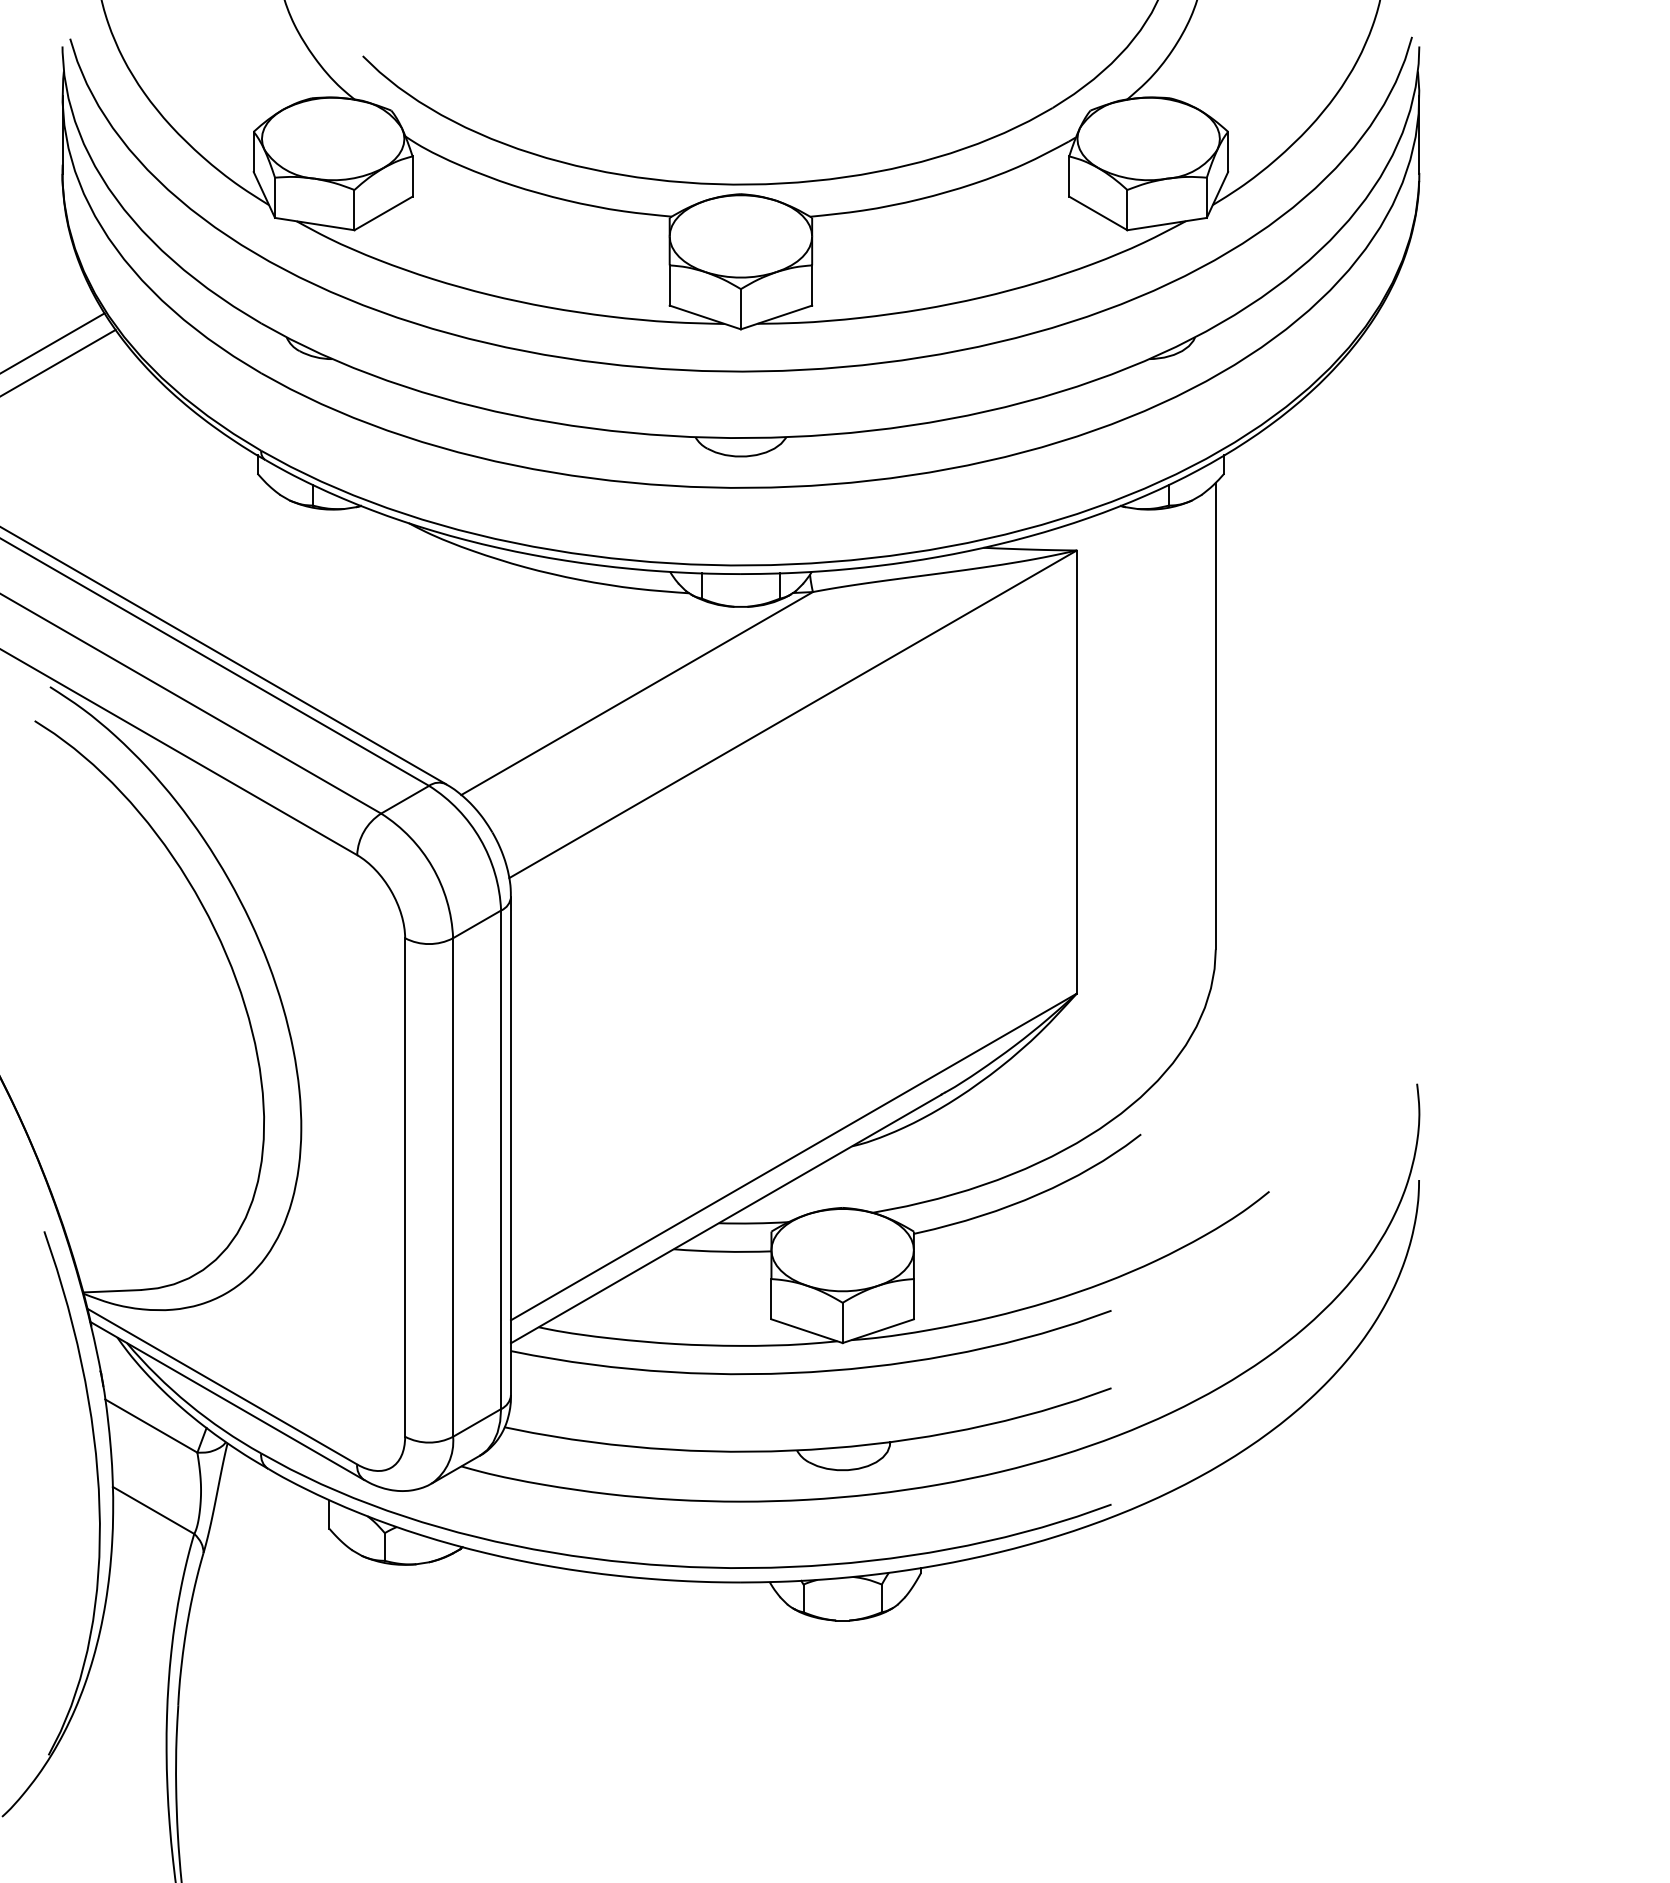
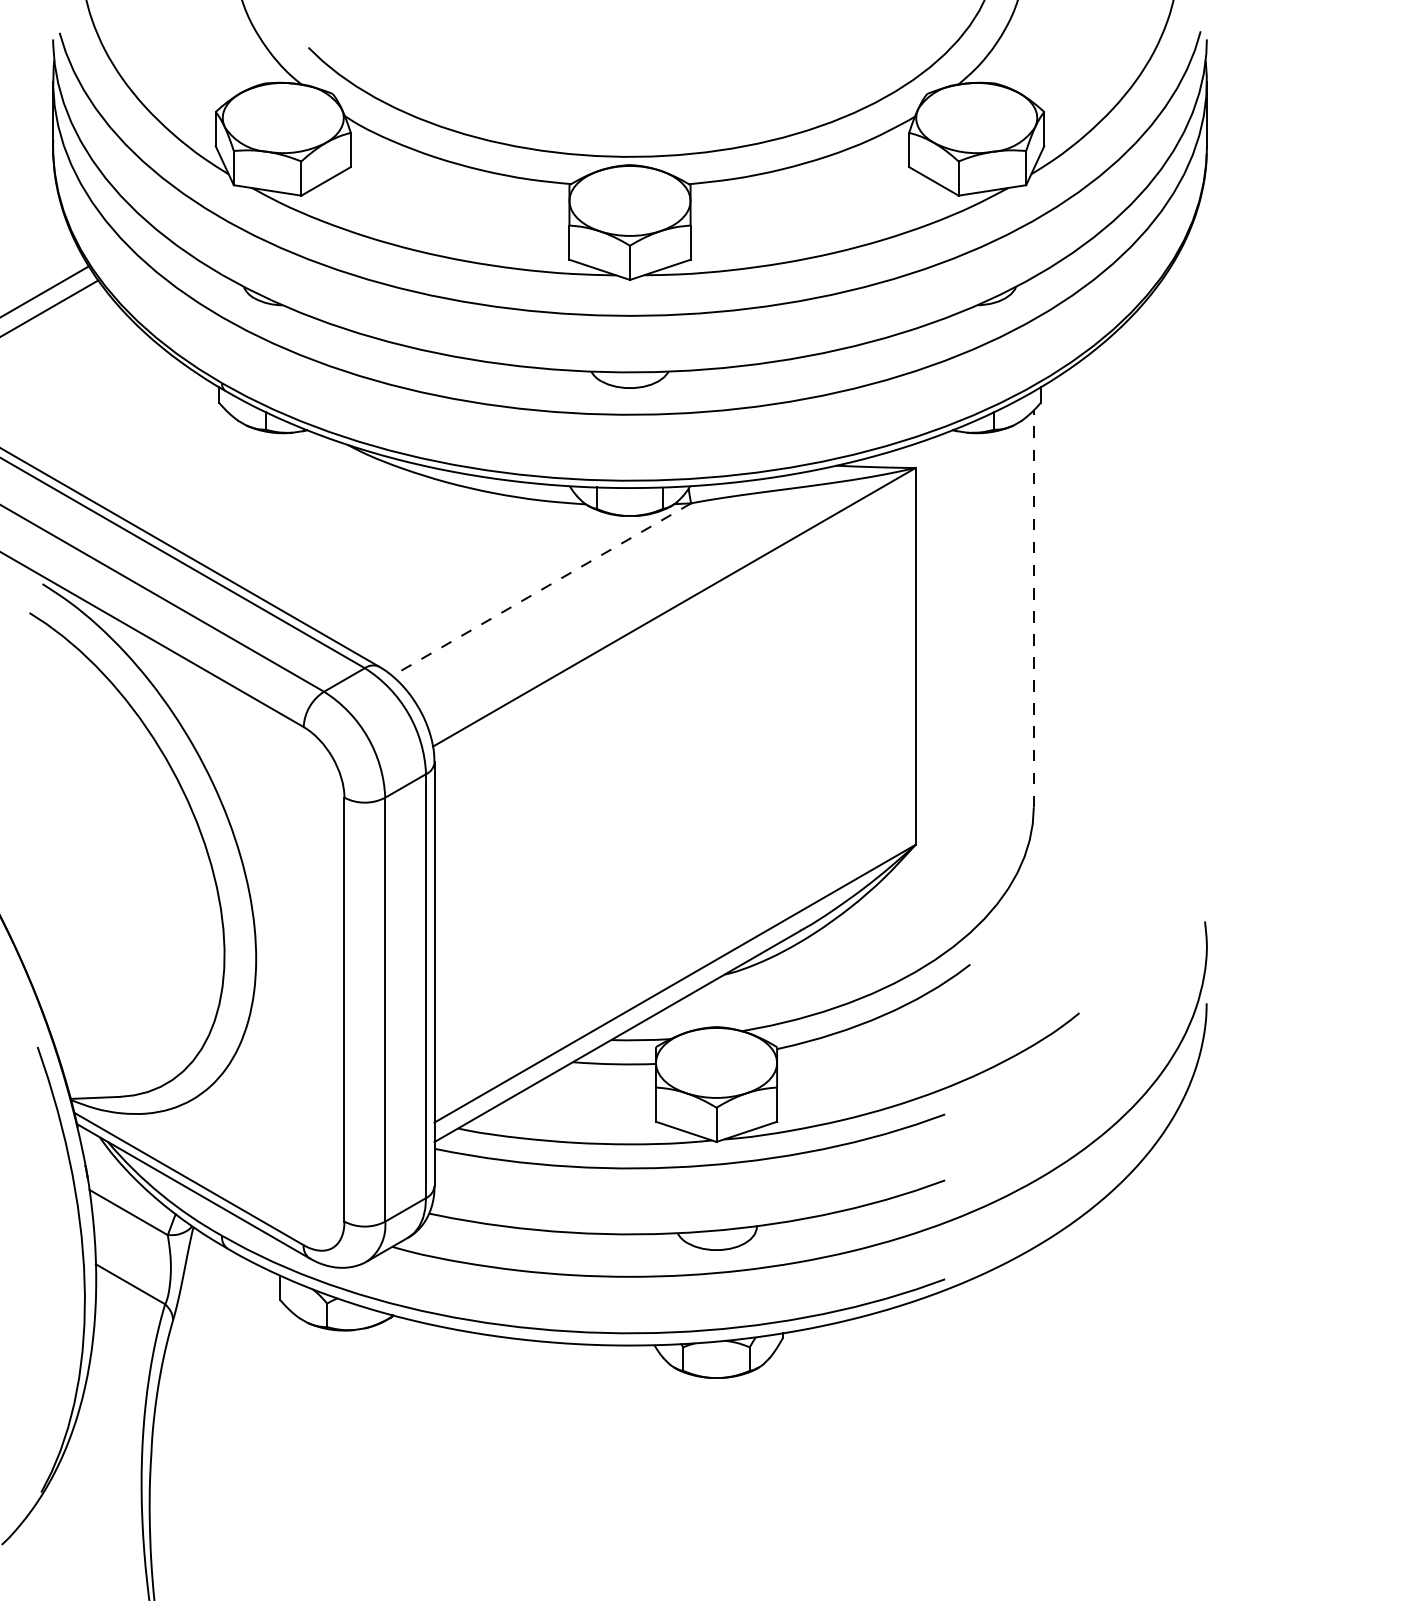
line: (636, 693) -> (541, 589), solid -> dashed
line: (1215, 715) -> (1033, 608), solid -> dashed

